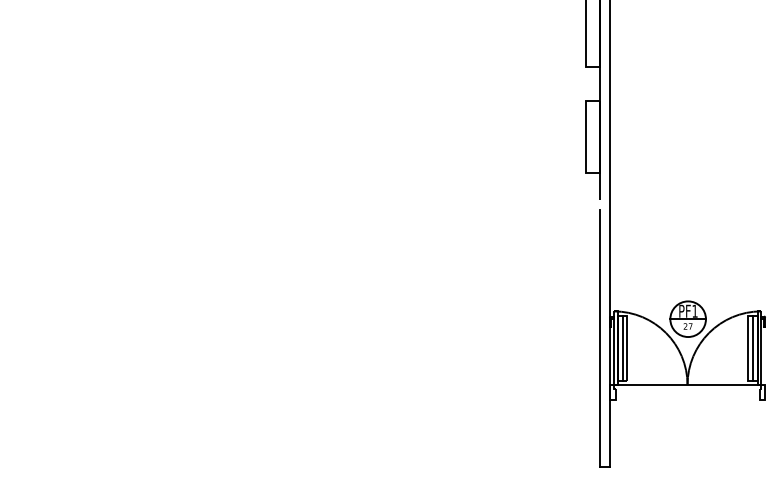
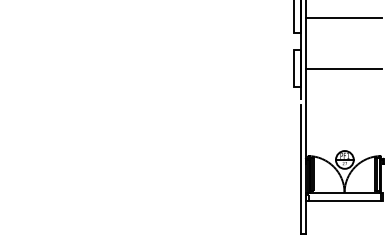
line: (685, 34) -> (343, 17), added
line: (685, 138) -> (343, 69), added
line: (687, 400) -> (344, 200), added

